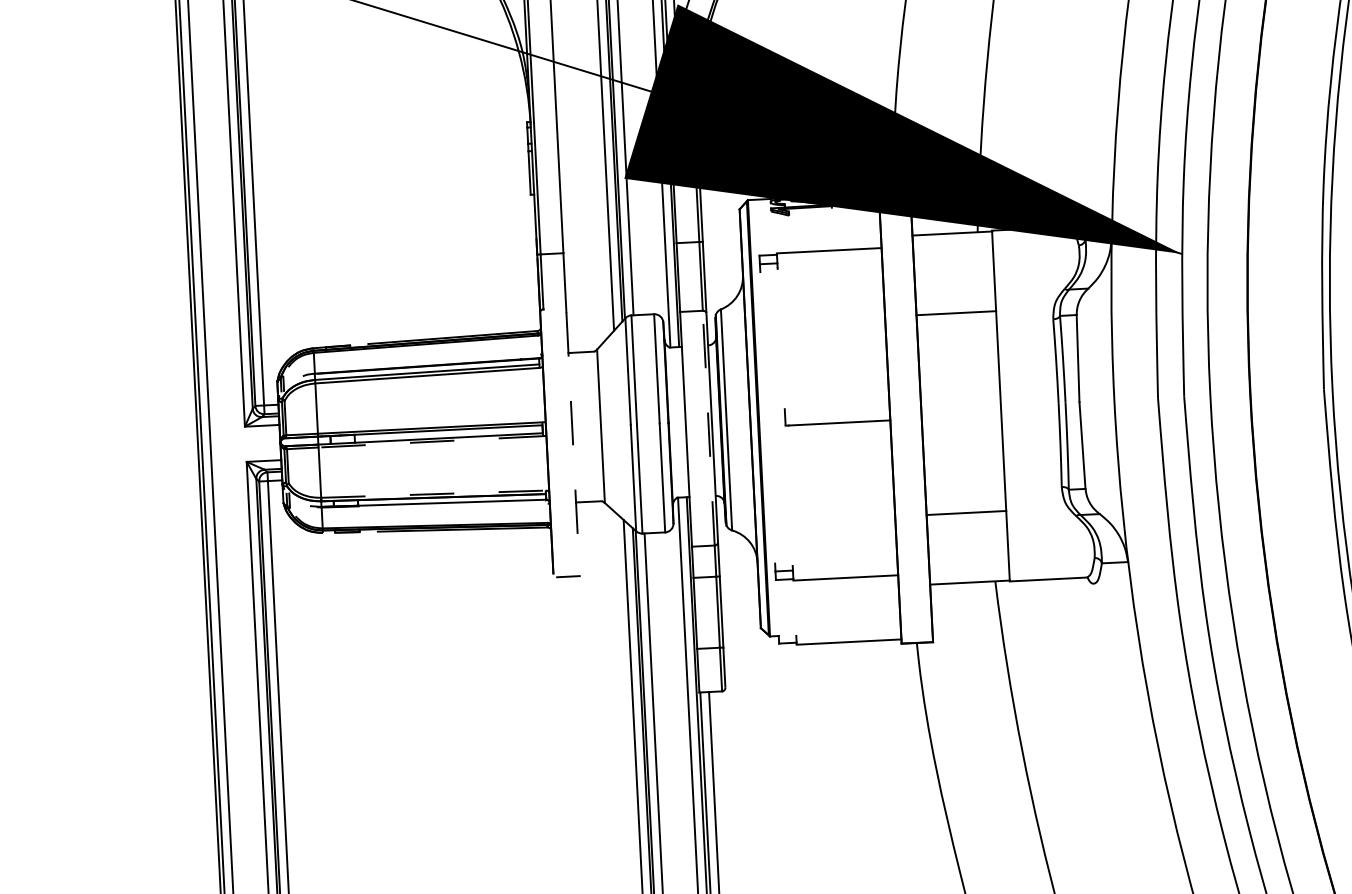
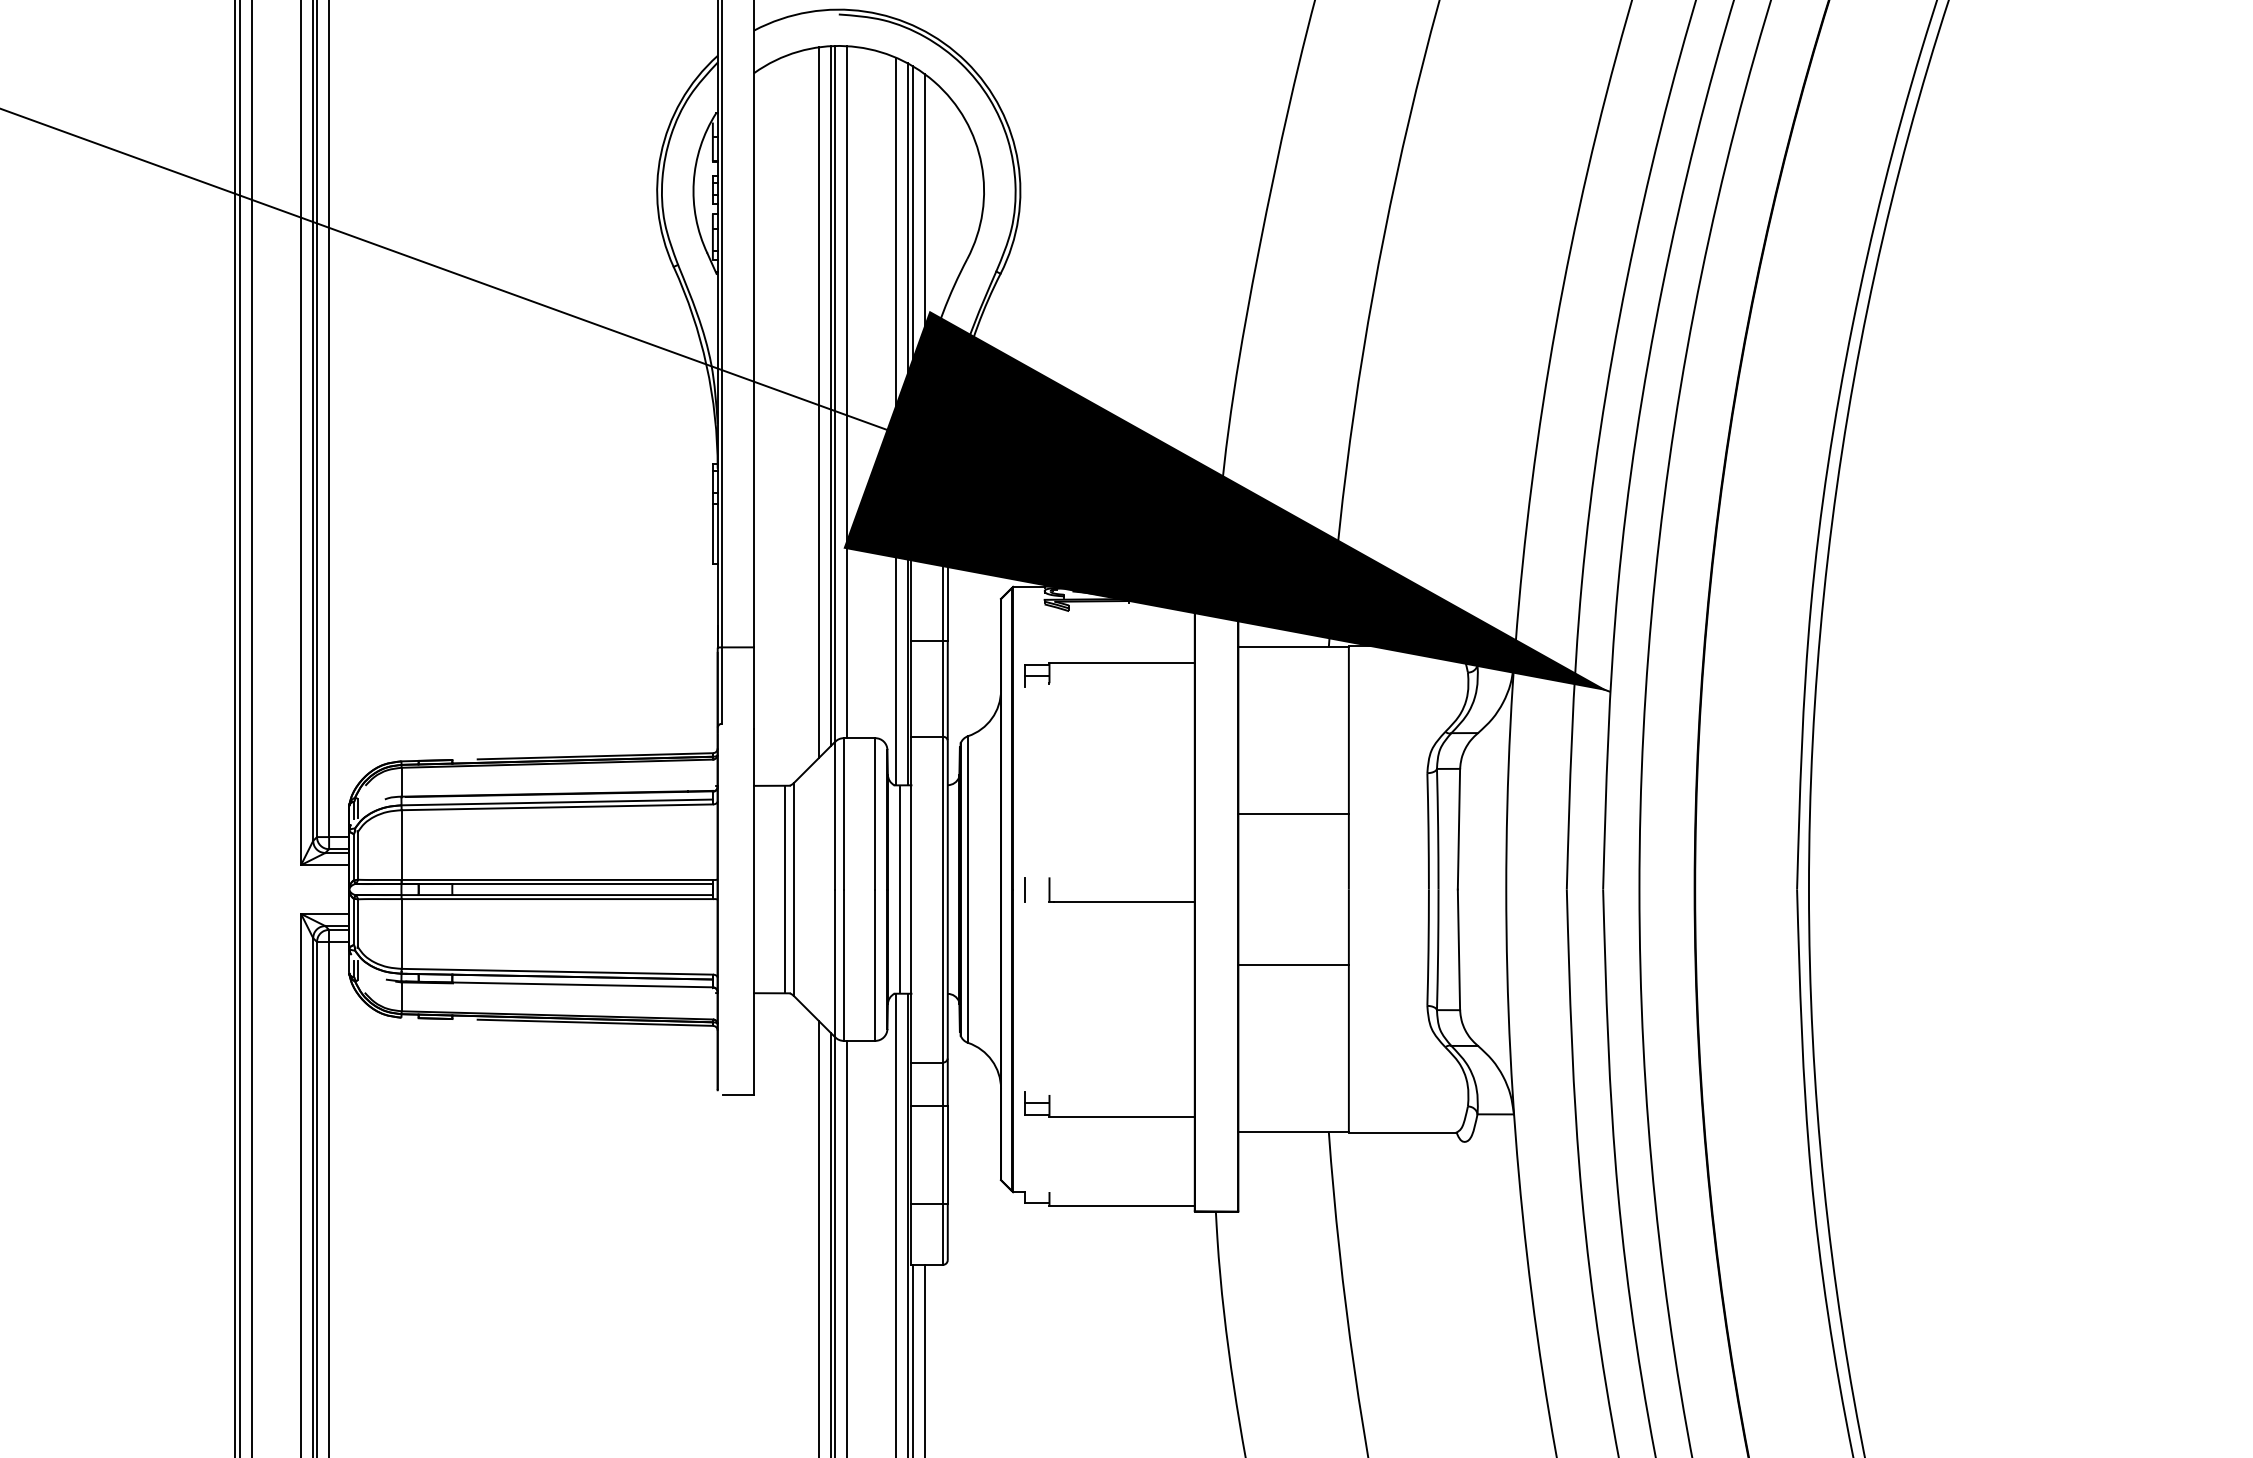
line: (956, 312) -> (1293, 813), moved
line: (767, 417) -> (1025, 889), added
line: (677, 422) -> (899, 889), added
line: (594, 426) -> (785, 889), added
line: (708, 428) -> (942, 899), dashed -> solid
line: (430, 442) -> (557, 899), dashed -> solid
line: (573, 444) -> (754, 912), dashed -> solid
line: (433, 494) -> (557, 971), dashed -> solid
line: (966, 513) -> (1293, 965), moved

